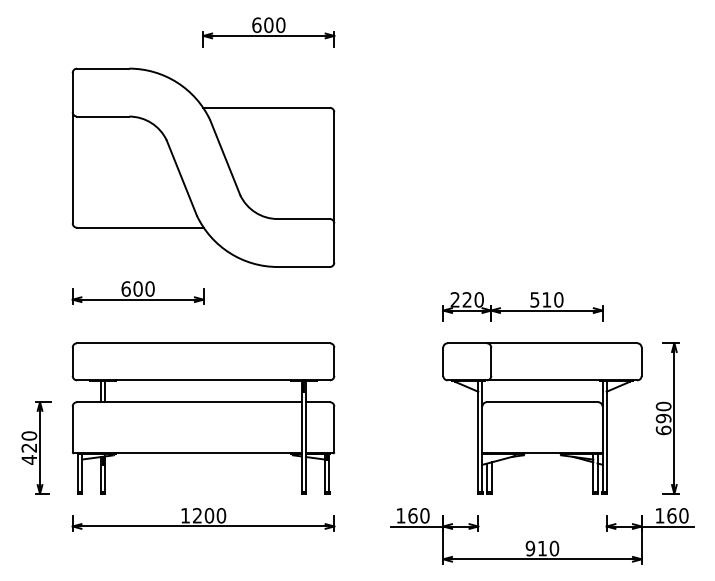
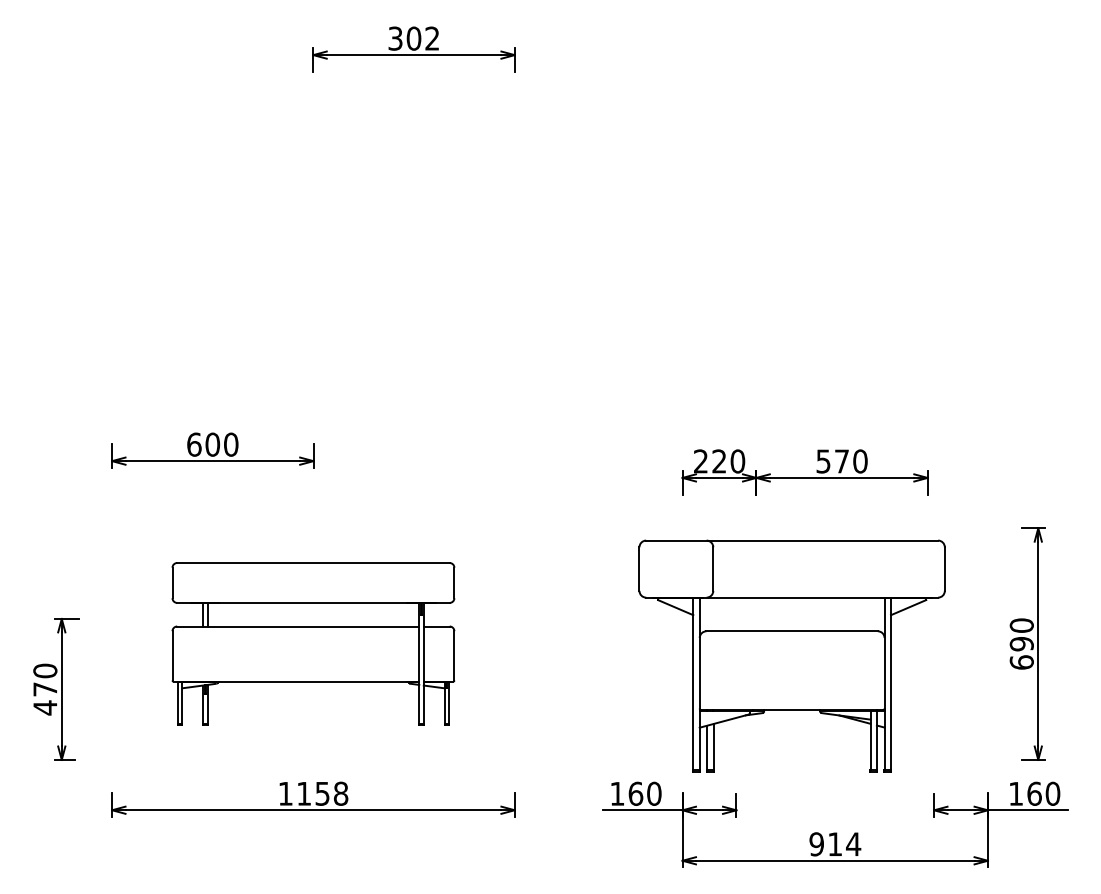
text: (268, 25) -> (413, 39), 600 -> 302
part: (203, 167) -> (313, 257), removed
text: (546, 299) -> (841, 460), 510 -> 570
part: (203, 418) -> (313, 644), size x0.7
part: (542, 418) -> (792, 656), moved
text: (28, 447) -> (44, 688), 420 -> 470
text: (209, 515) -> (322, 793), 1200 -> 1158
text: (554, 548) -> (853, 844), 910 -> 914

